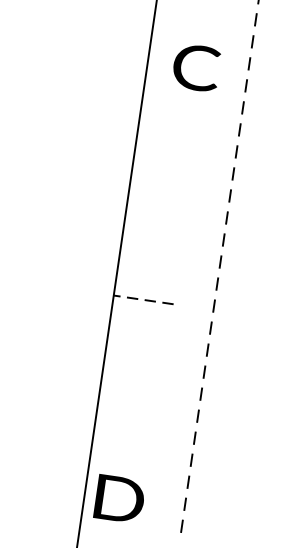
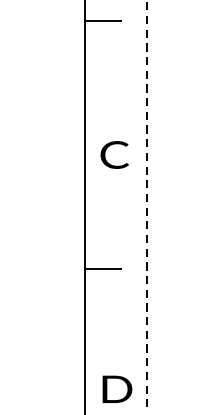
text: (196, 66) -> (114, 154), moved
line: (144, 299) -> (103, 268), dashed -> solid
text: (120, 497) -> (117, 388), moved

